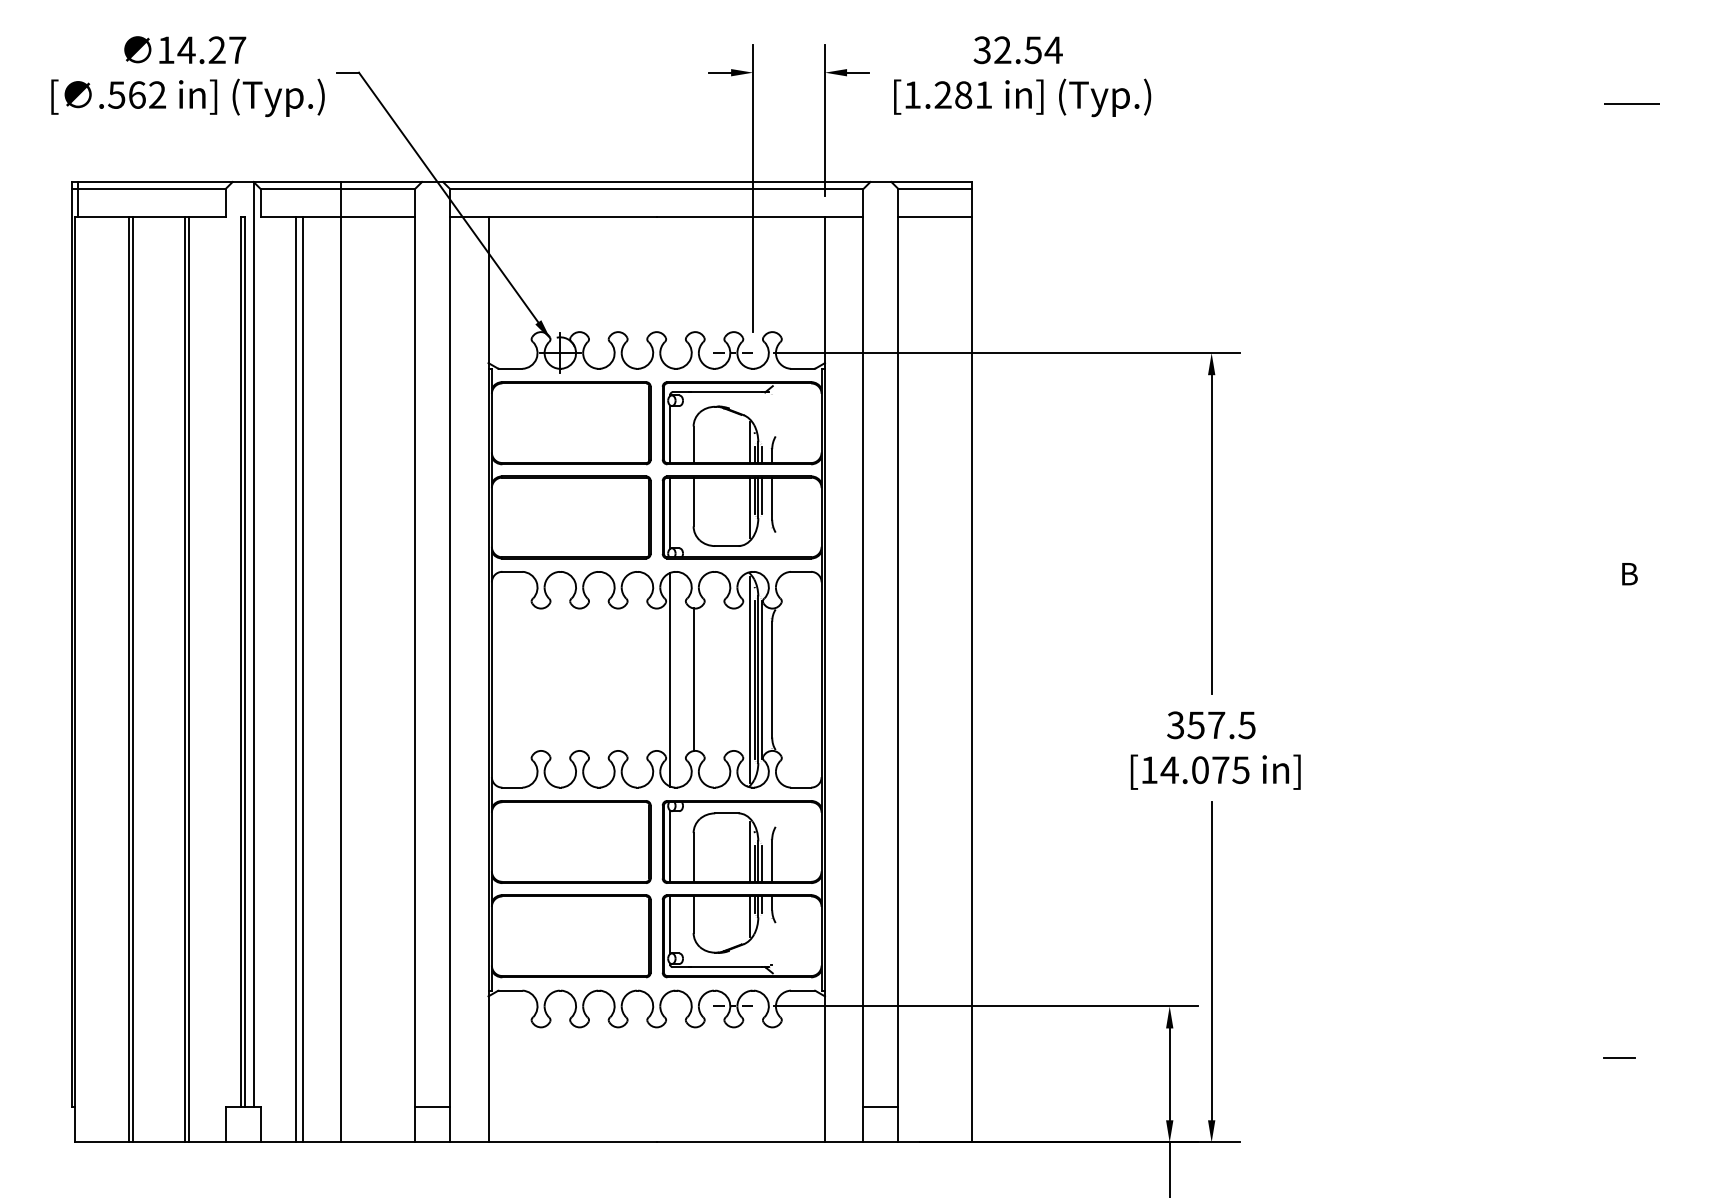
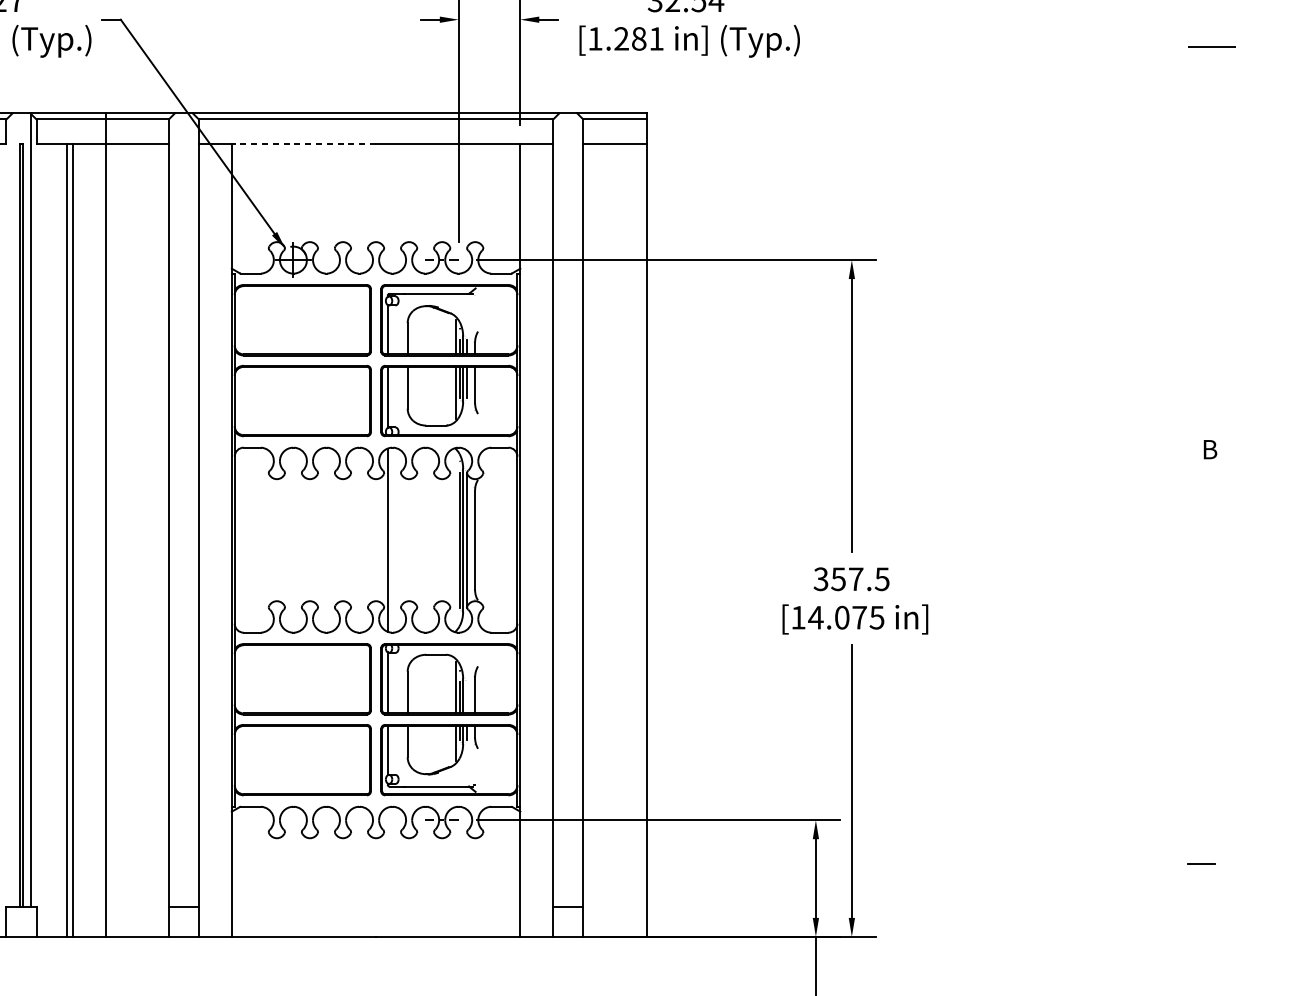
line: (572, 217) -> (303, 143), solid -> dashed
line: (693, 679) -> (407, 539), removed
line: (750, 679) -> (456, 539), removed
line: (762, 863) -> (466, 697), removed

